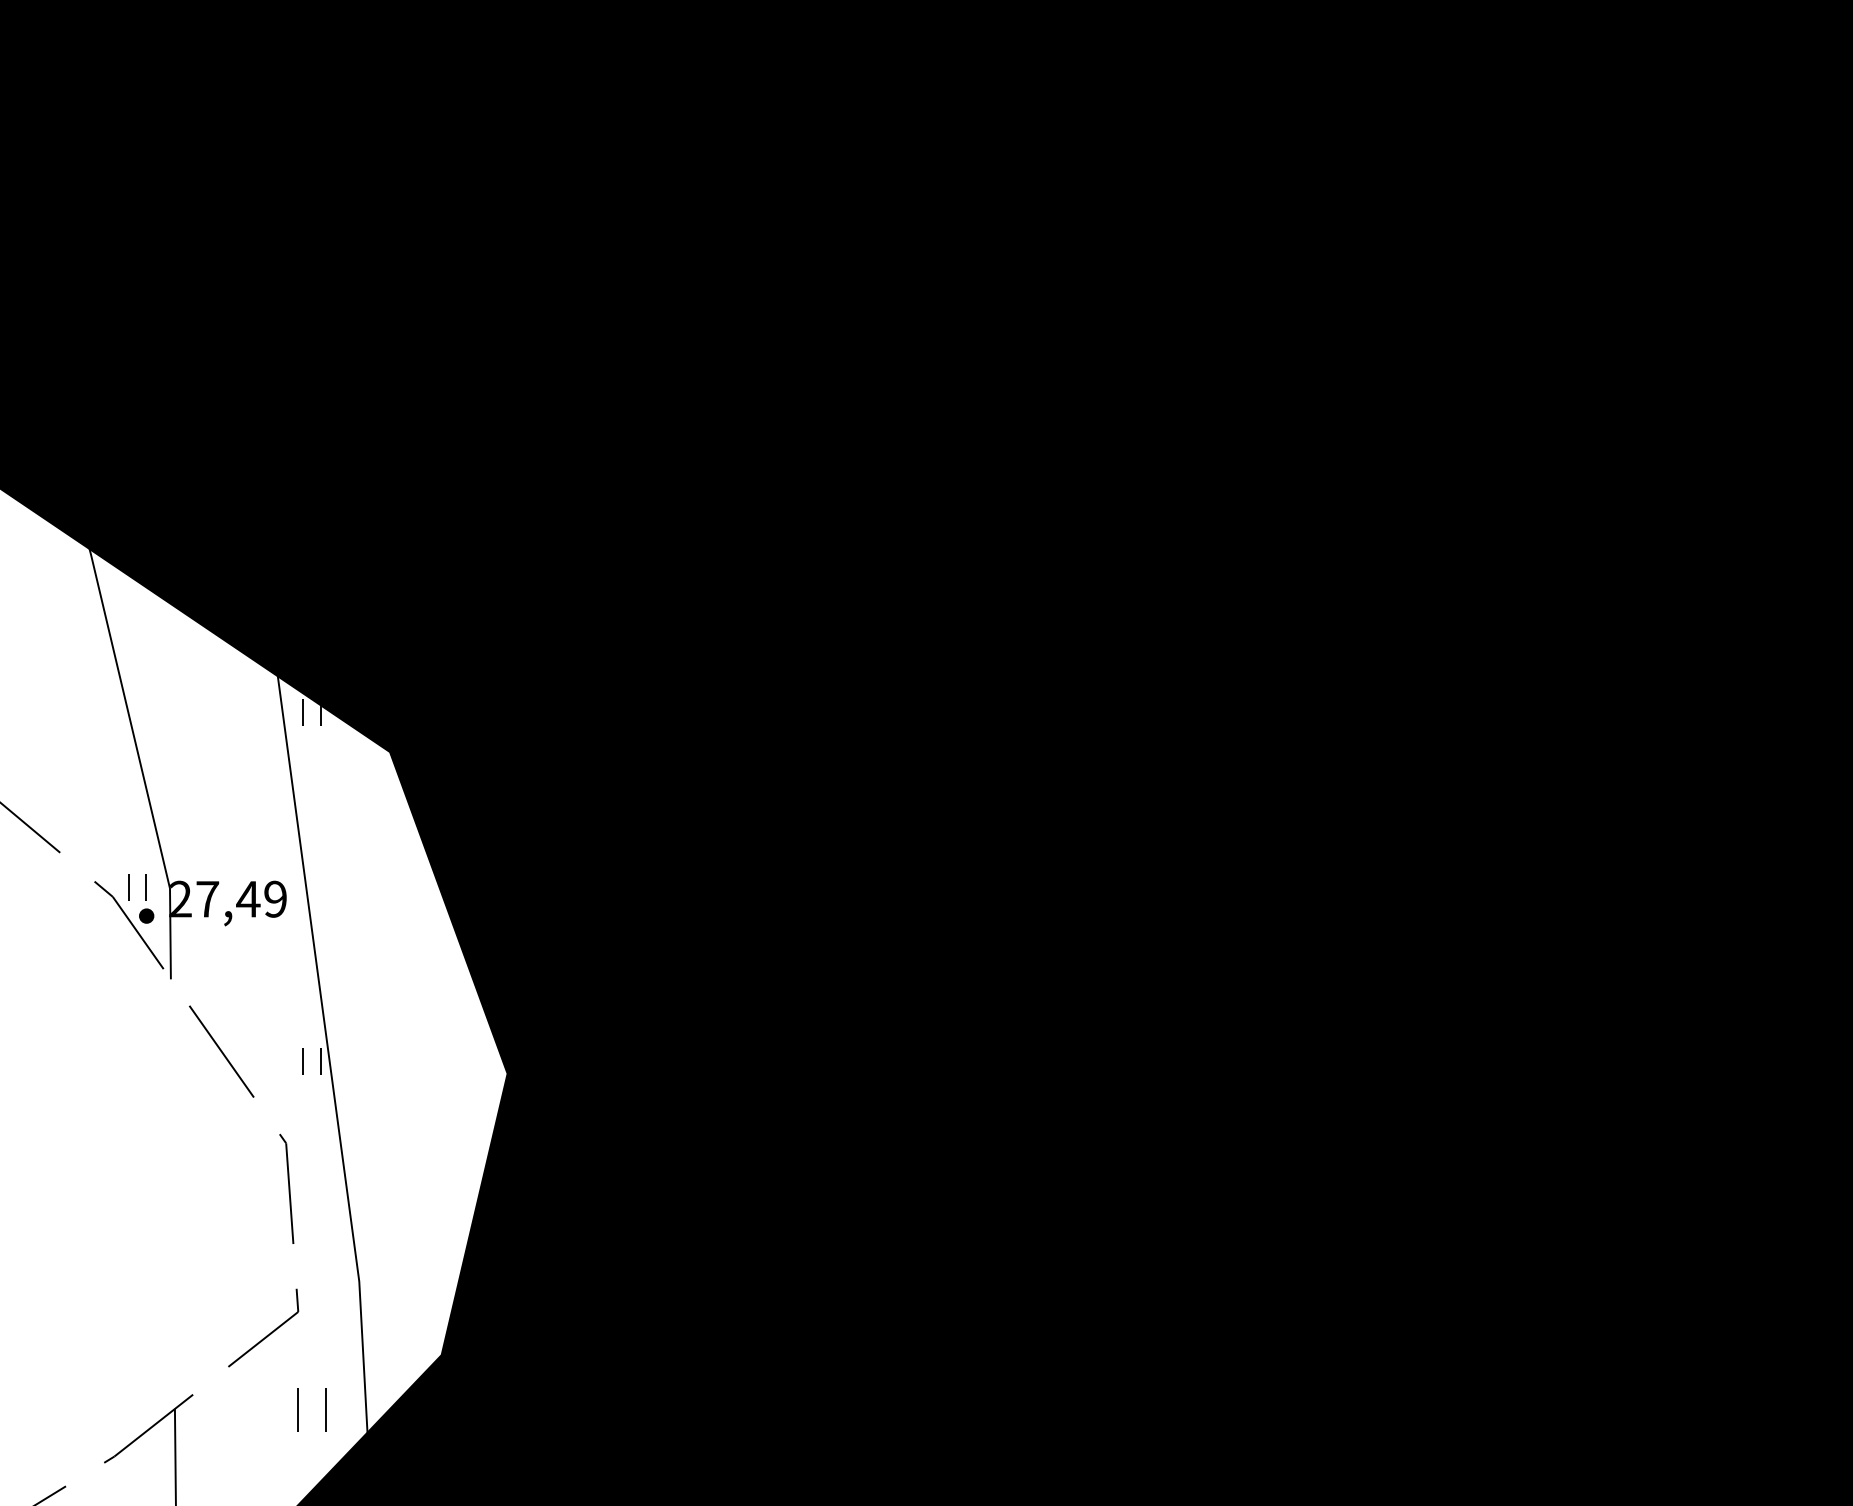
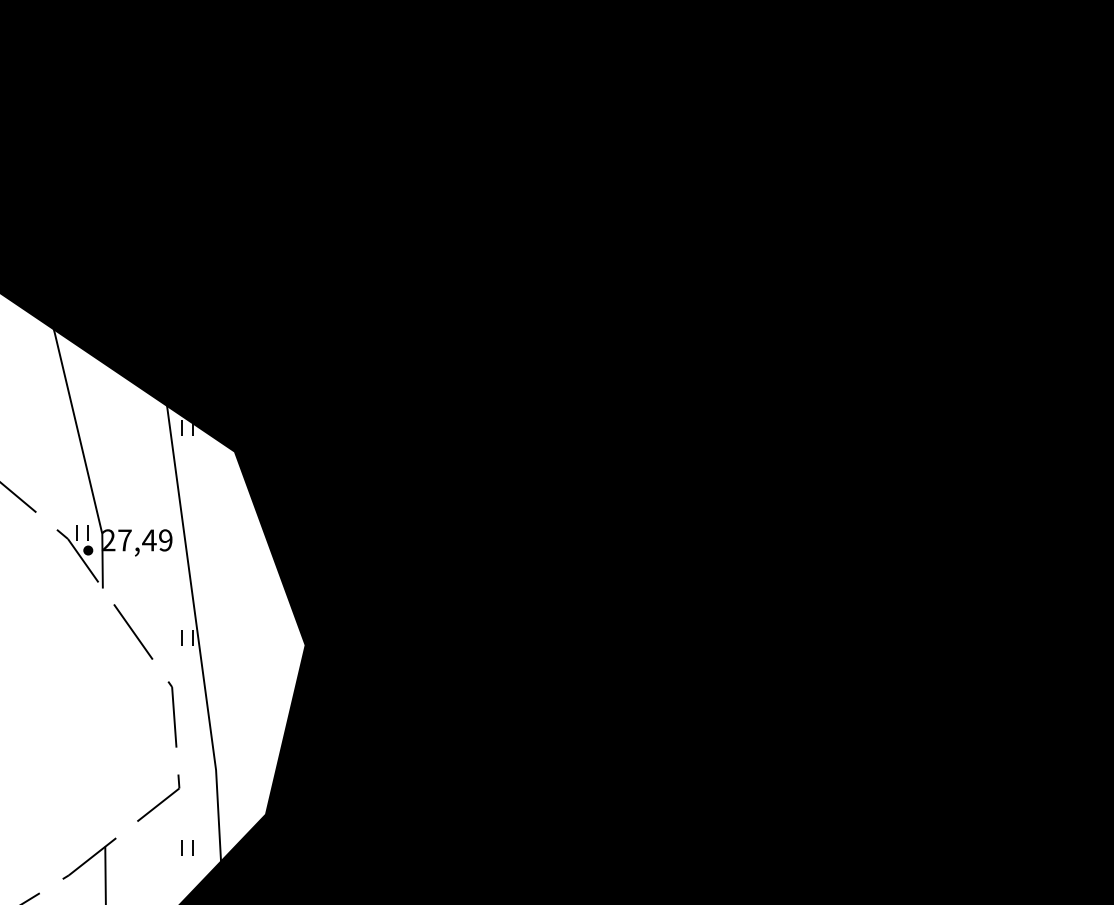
part: (311, 1410) -> (187, 847), size x0.62

